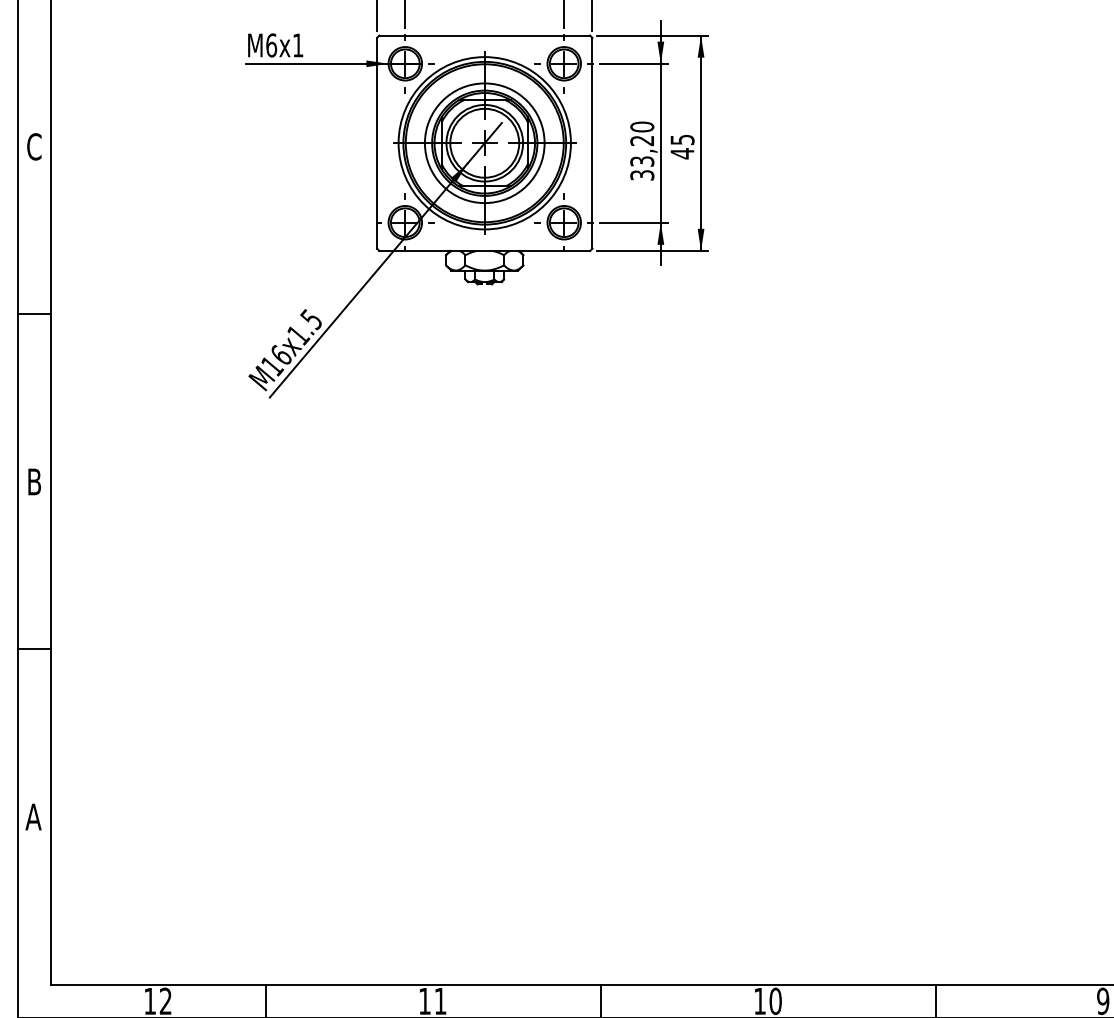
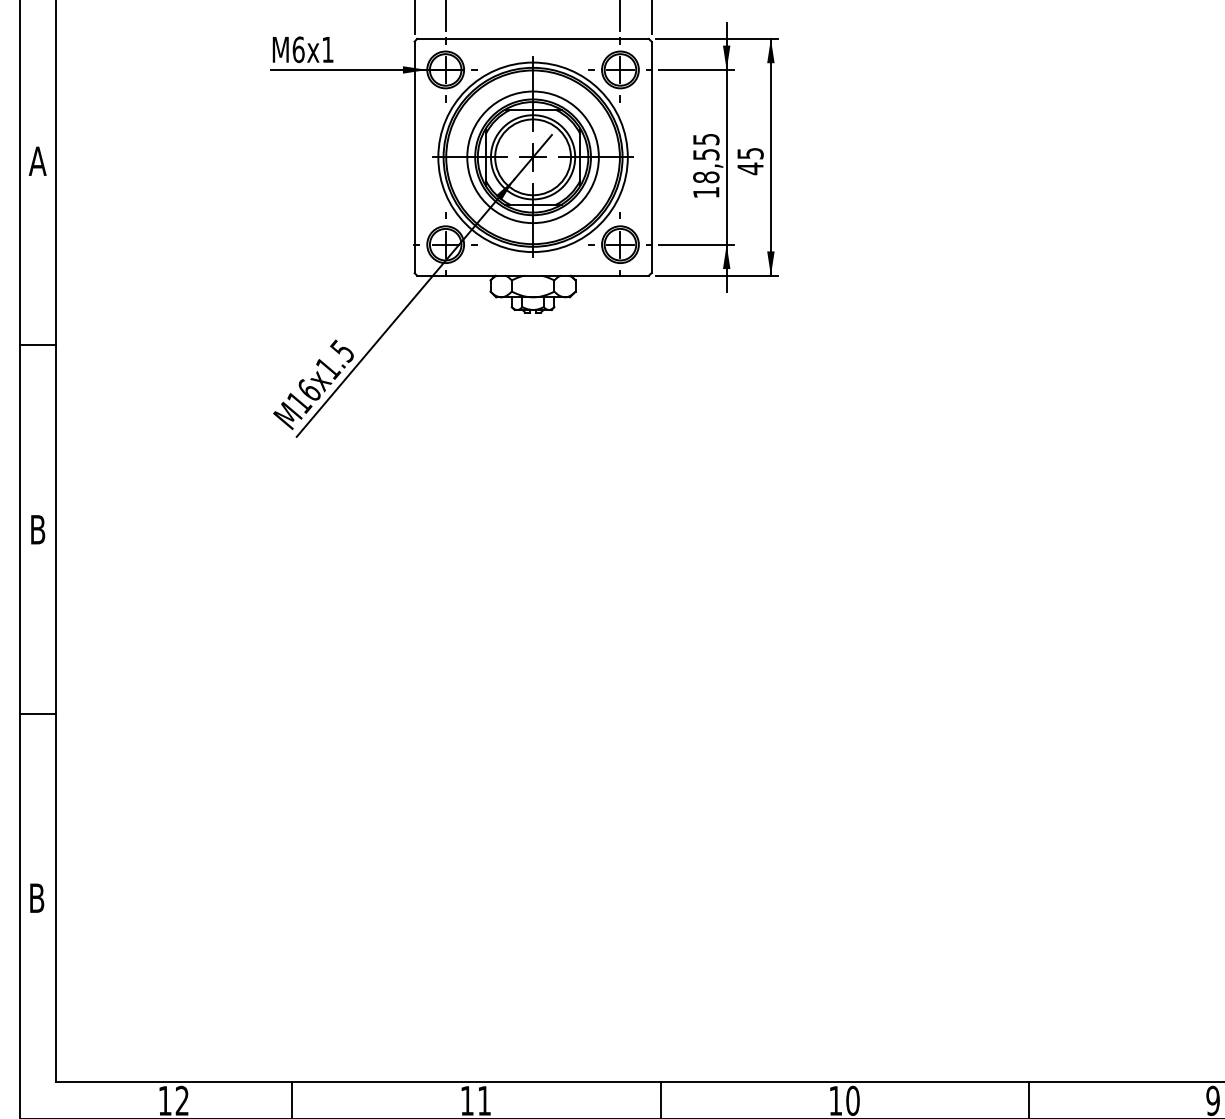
text: (34, 147) -> (37, 161), C -> A
text: (642, 150) -> (706, 165), 33,20 -> 18,55
text: (33, 816) -> (36, 897), A -> B

